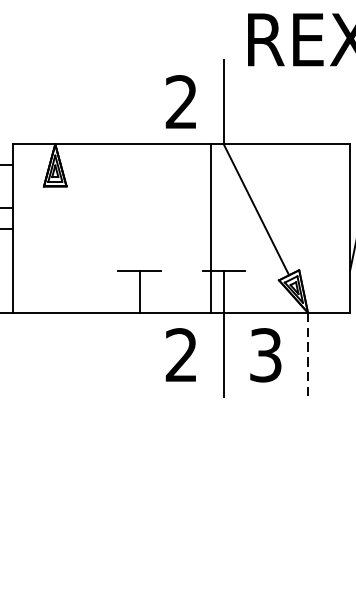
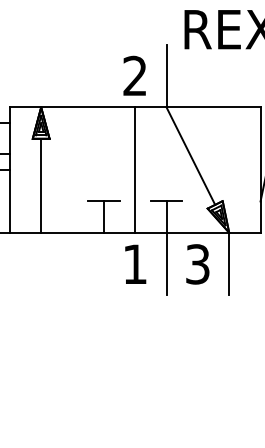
line: (211, 227) -> (135, 169), moved
line: (55, 249) -> (41, 185), added
text: (180, 354) -> (134, 263), 2 -> 1
line: (308, 355) -> (229, 264), dashed -> solid

